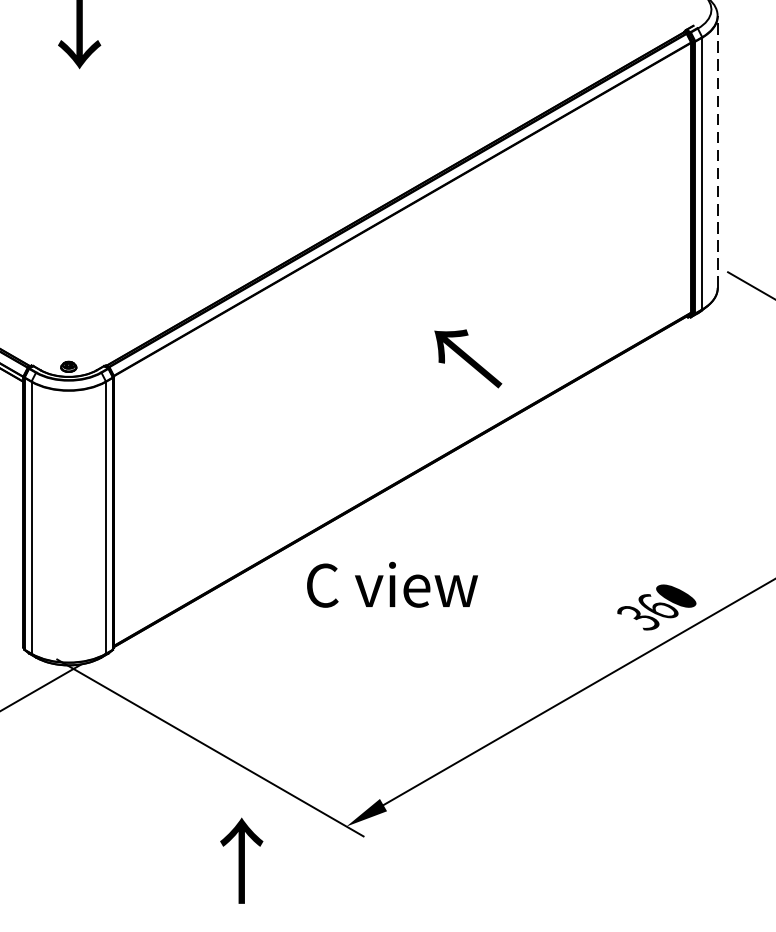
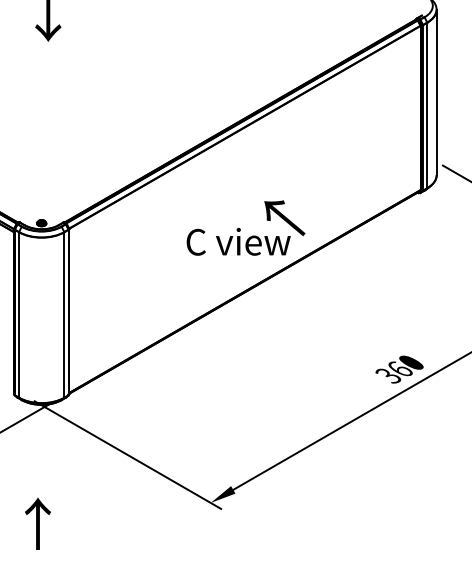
line: (717, 152) -> (436, 92), dashed -> solid
text: (392, 584) -> (238, 241), moved
text: (240, 860) -> (37, 523), moved

